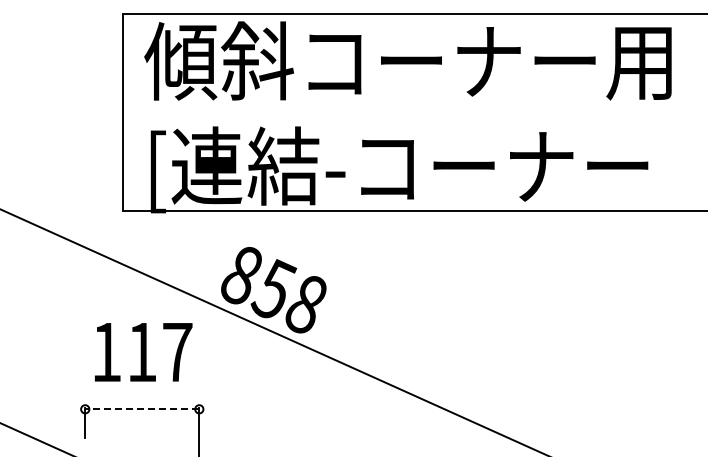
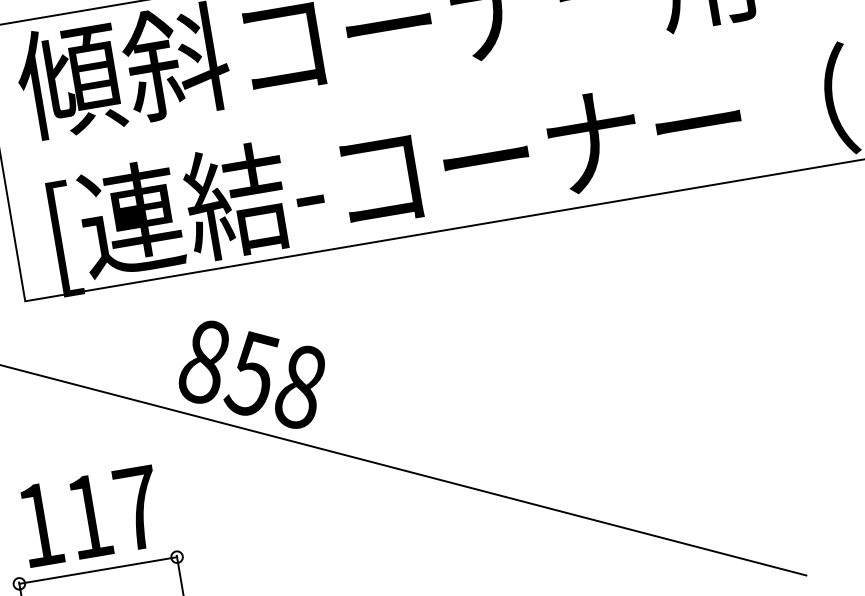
text: (143, 352) -> (90, 516), moved
line: (141, 409) -> (97, 570), dashed -> solid

